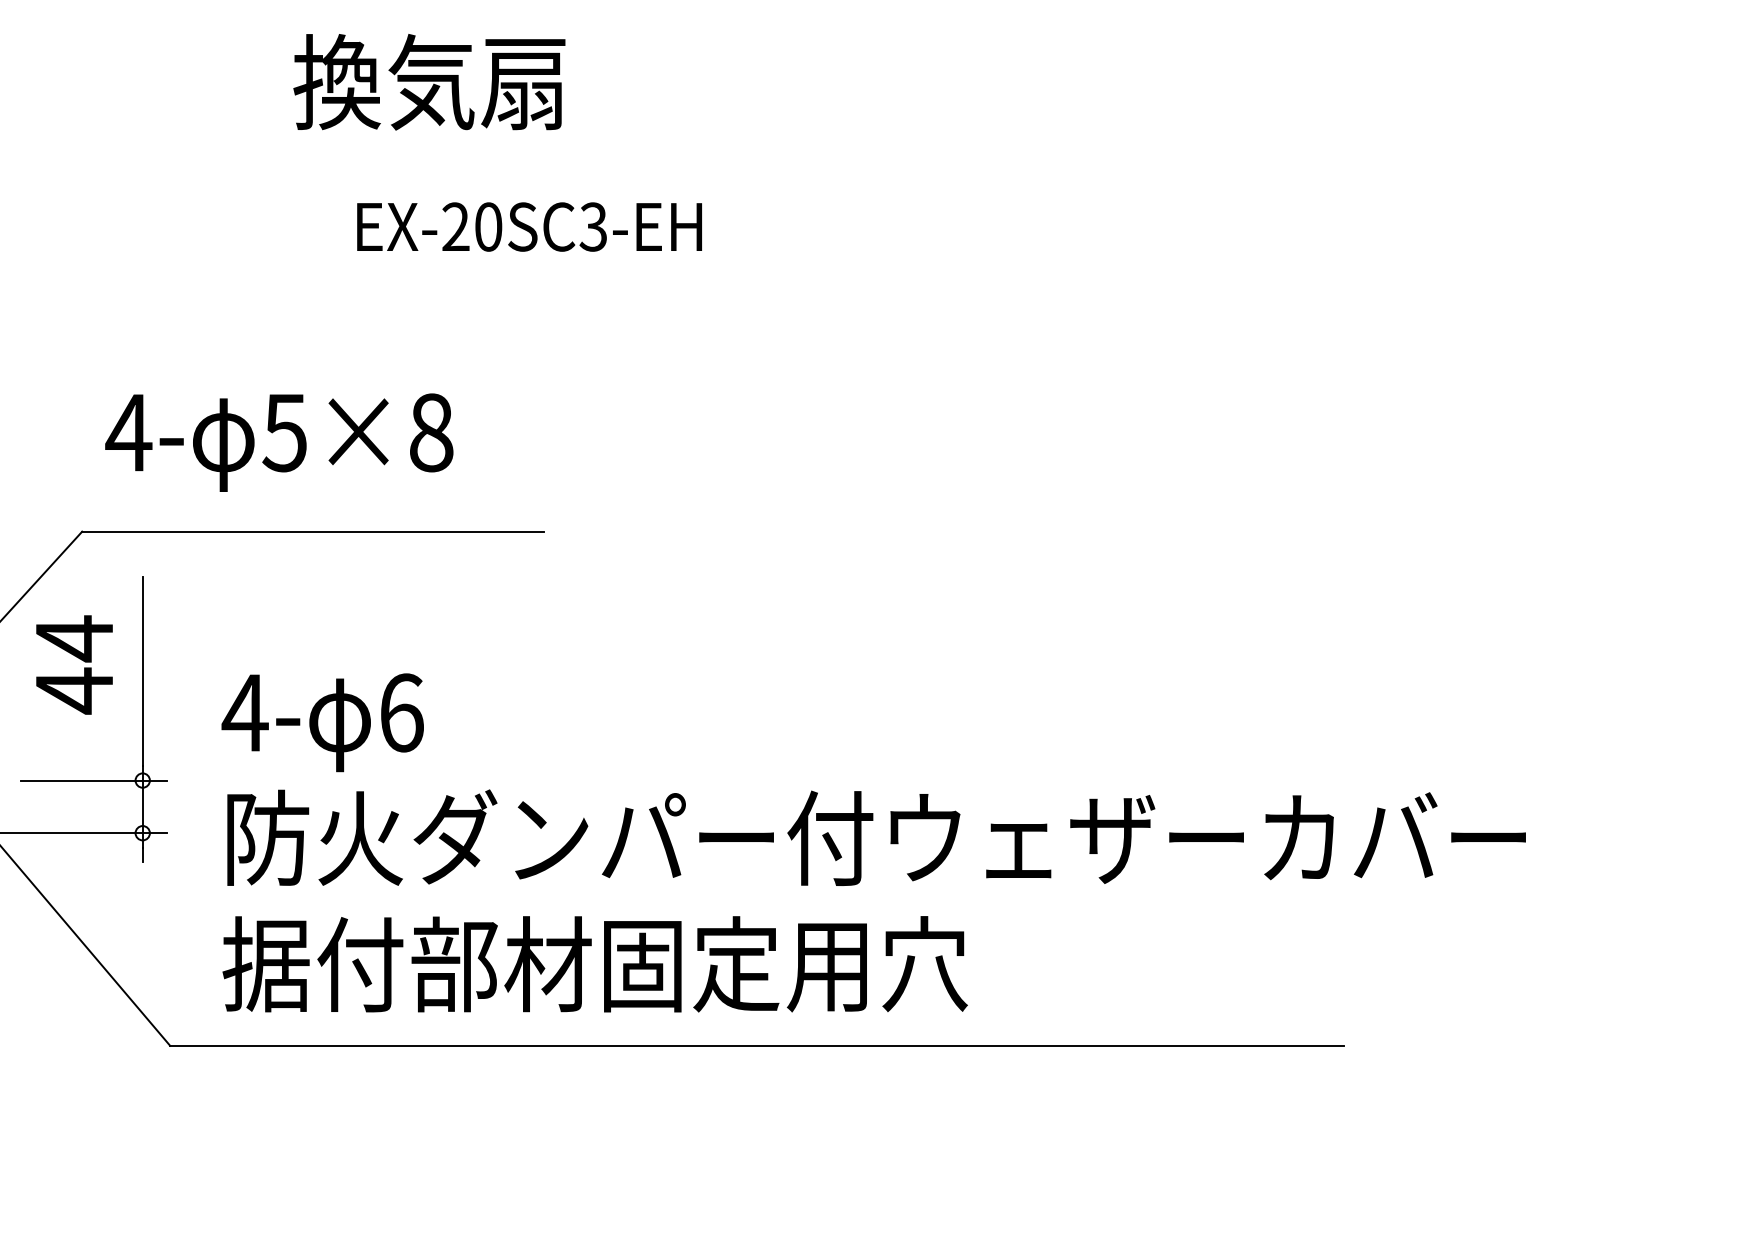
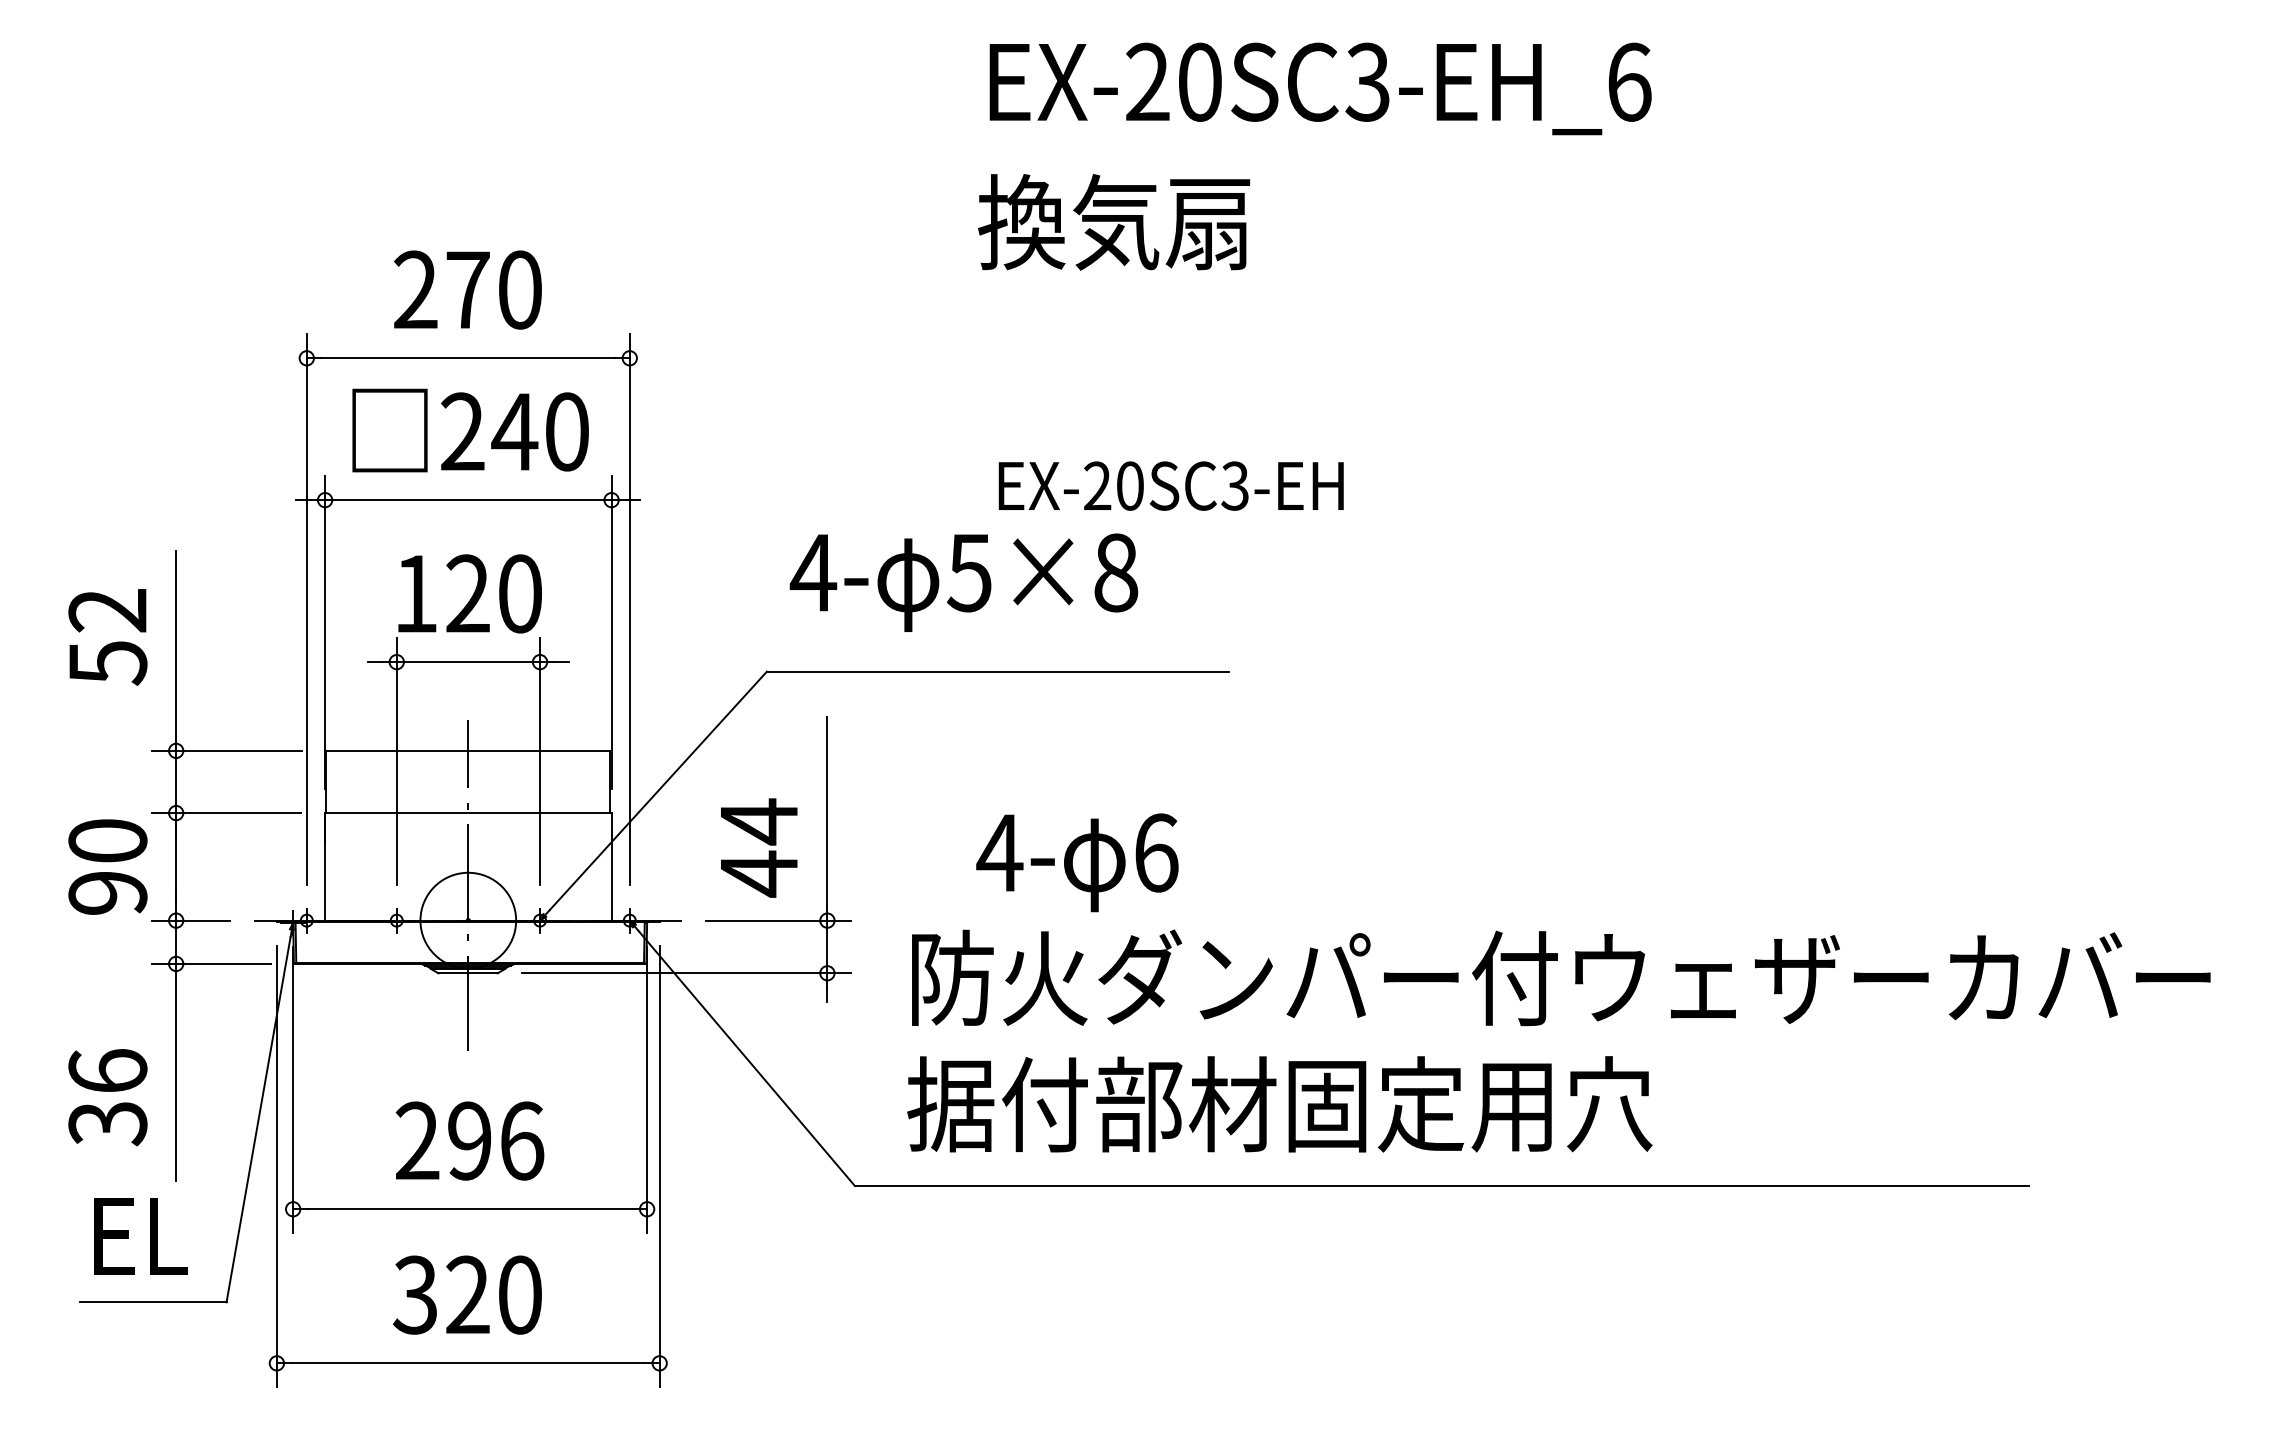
text: (528, 226) -> (1170, 485), moved
text: (74, 664) -> (759, 847), moved
text: (322, 722) -> (1077, 862), moved

